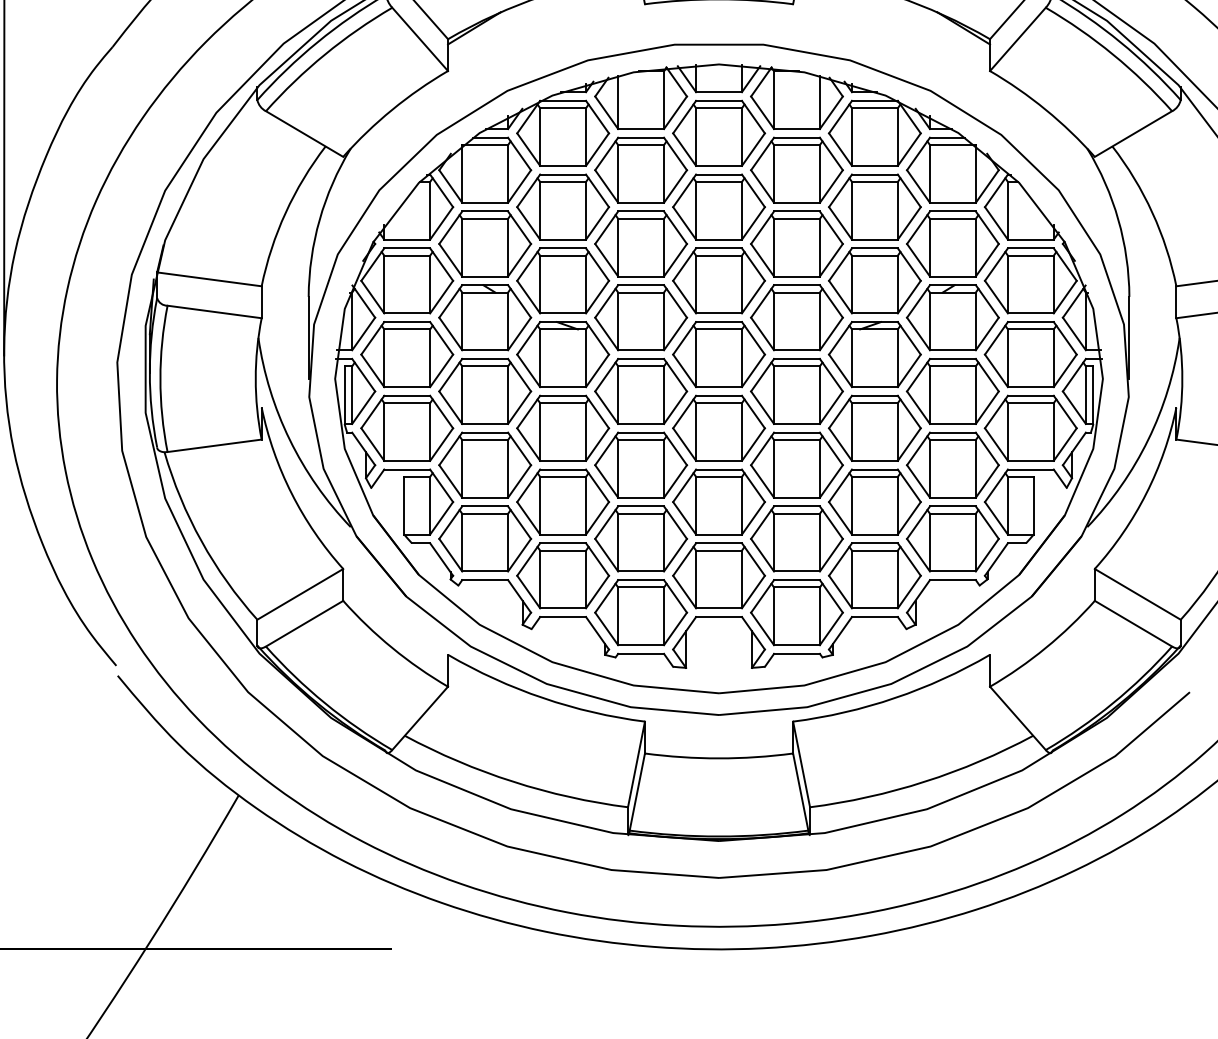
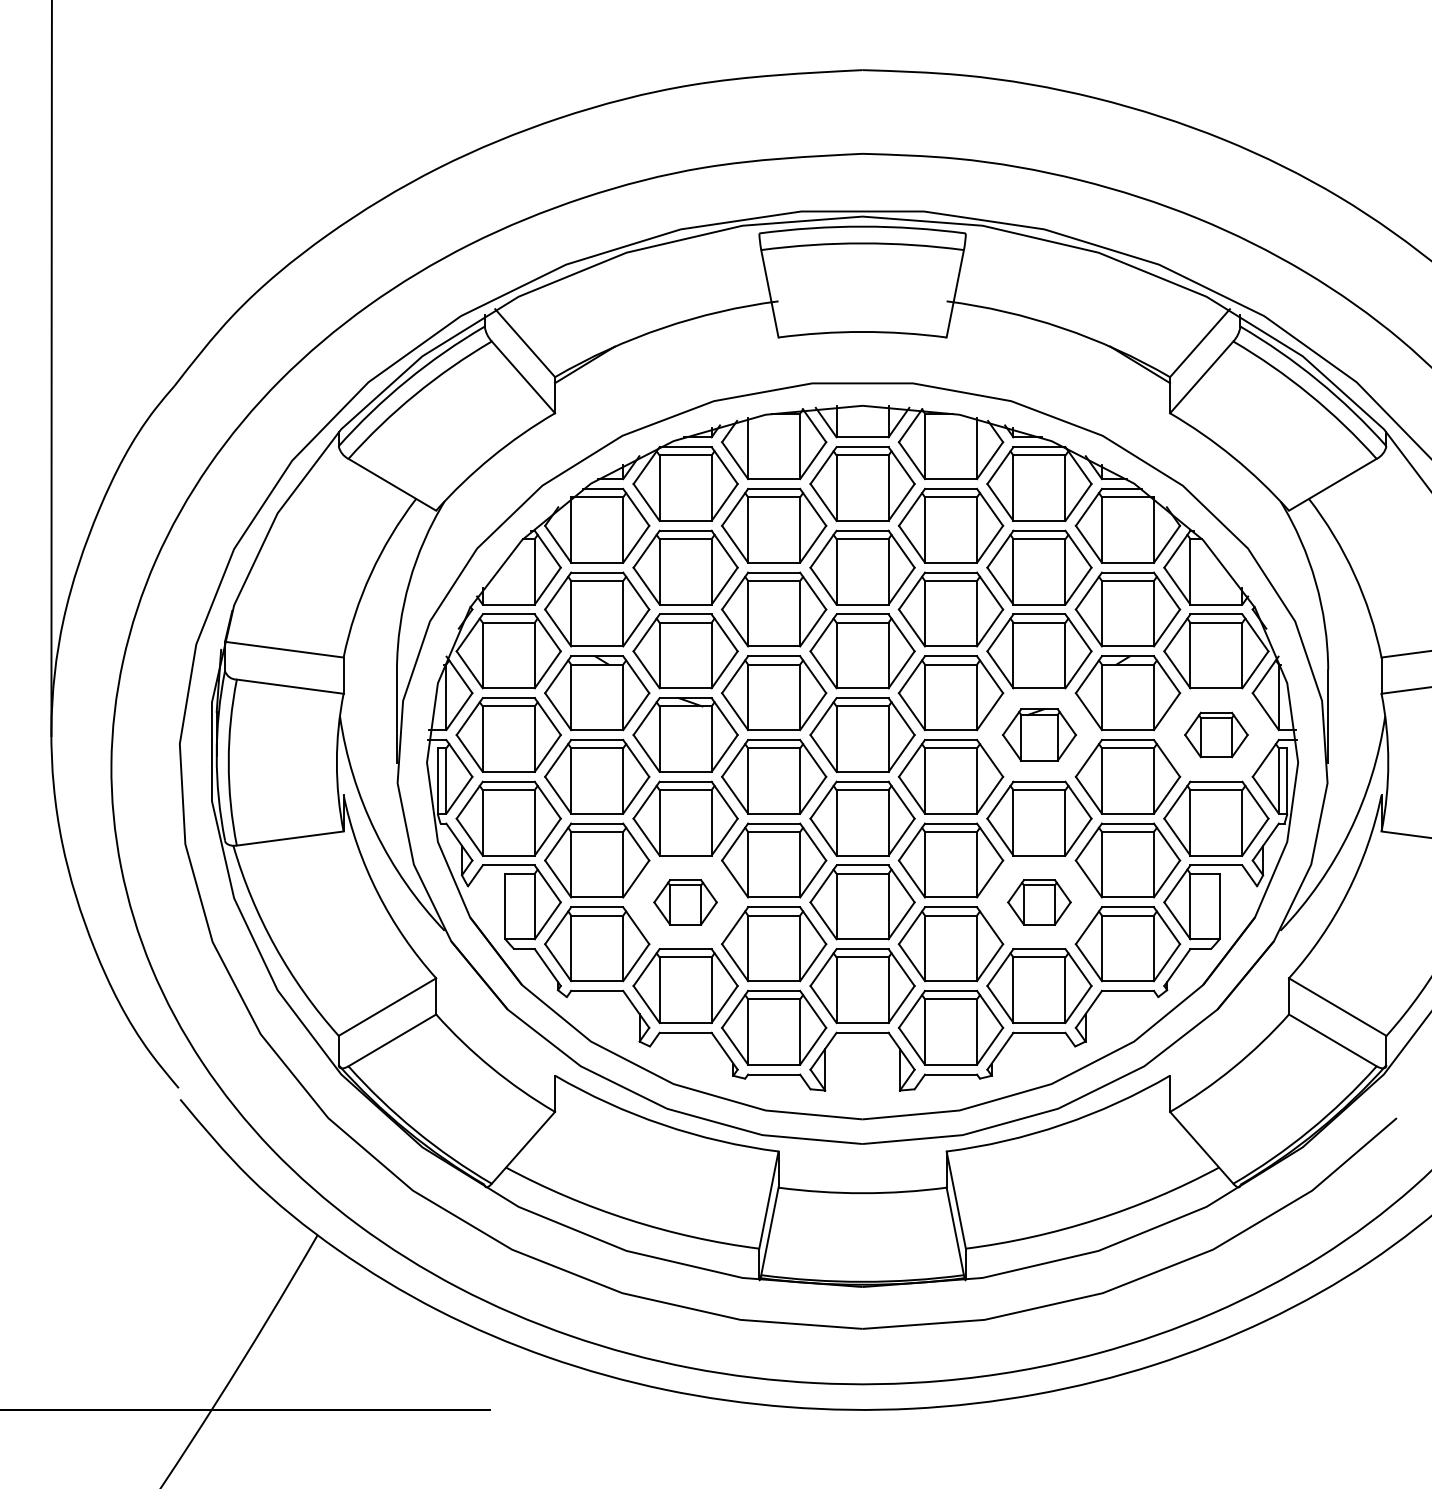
part: (874, 354) -> (1039, 734), size x0.7
part: (1030, 354) -> (1216, 734), size x0.6
part: (562, 502) -> (685, 902), size x0.6
part: (874, 502) -> (1039, 902), size x0.6

